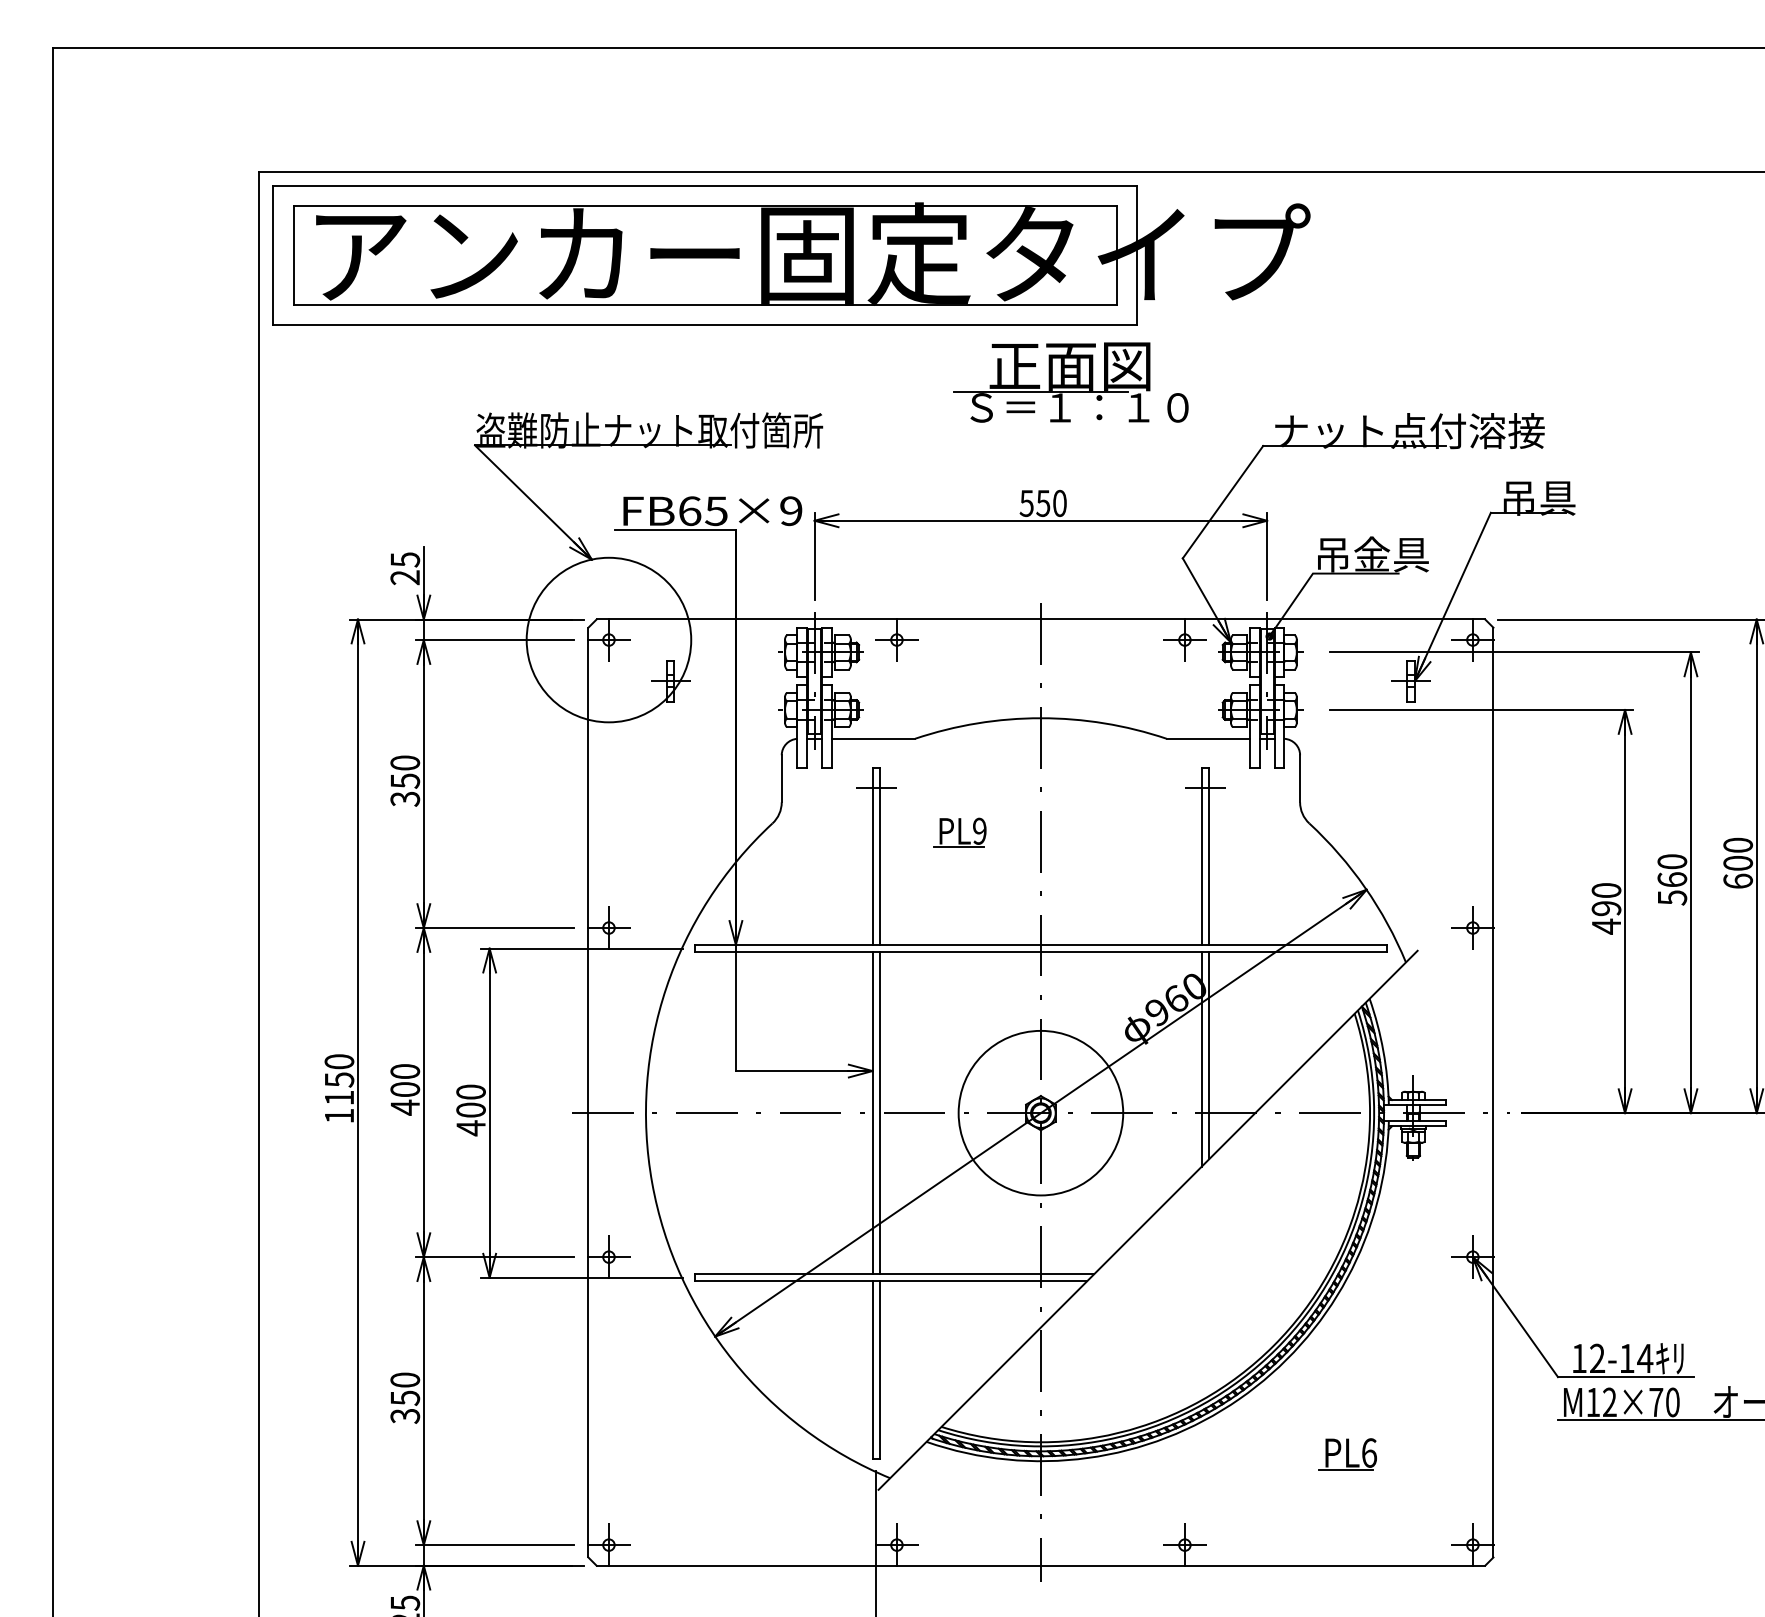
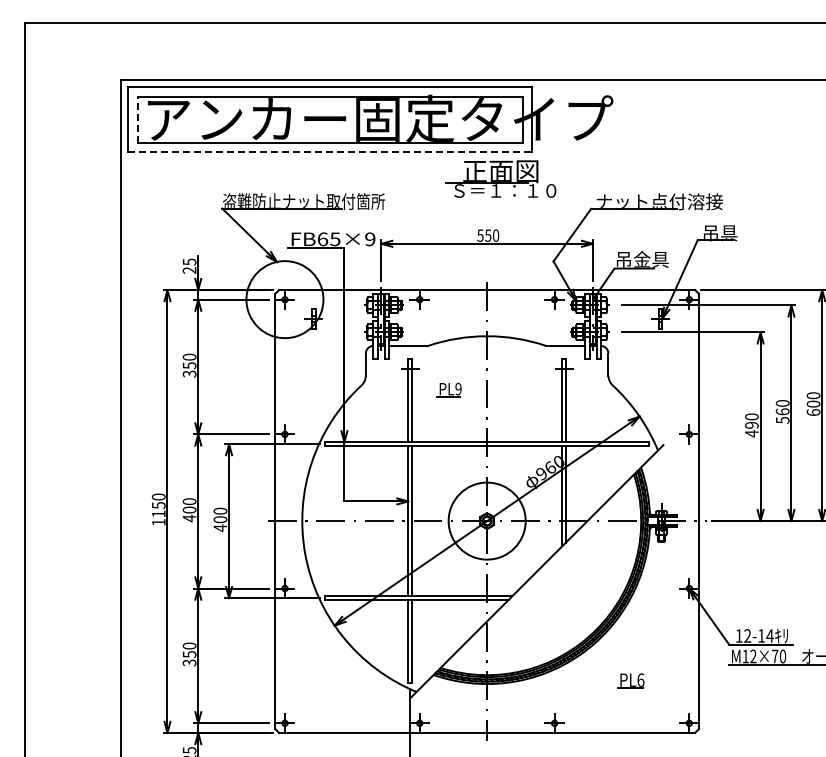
line: (293, 255) -> (137, 119), solid -> dashed
line: (706, 325) -> (330, 152), solid -> dashed

